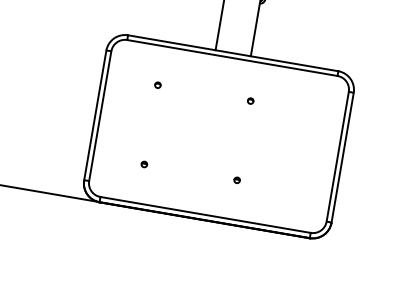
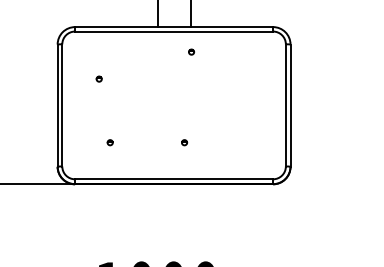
part: (157, 84) -> (98, 78), moved
part: (250, 100) -> (191, 51), moved
part: (237, 180) -> (184, 142), moved

